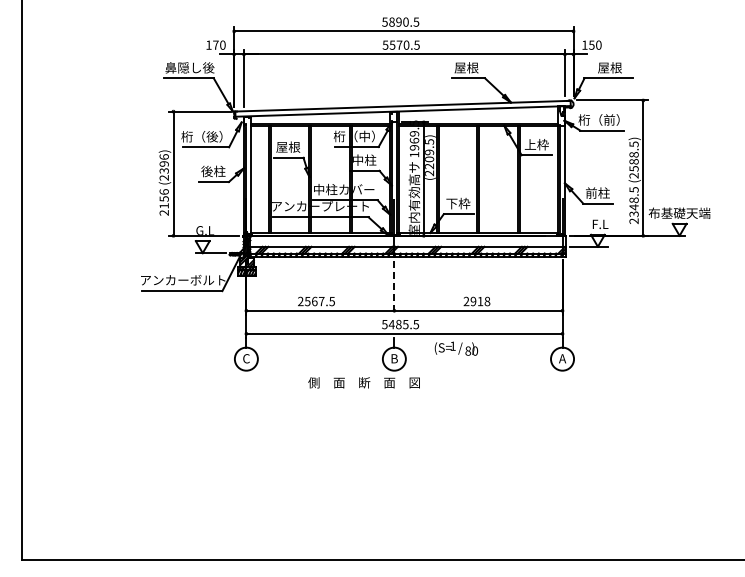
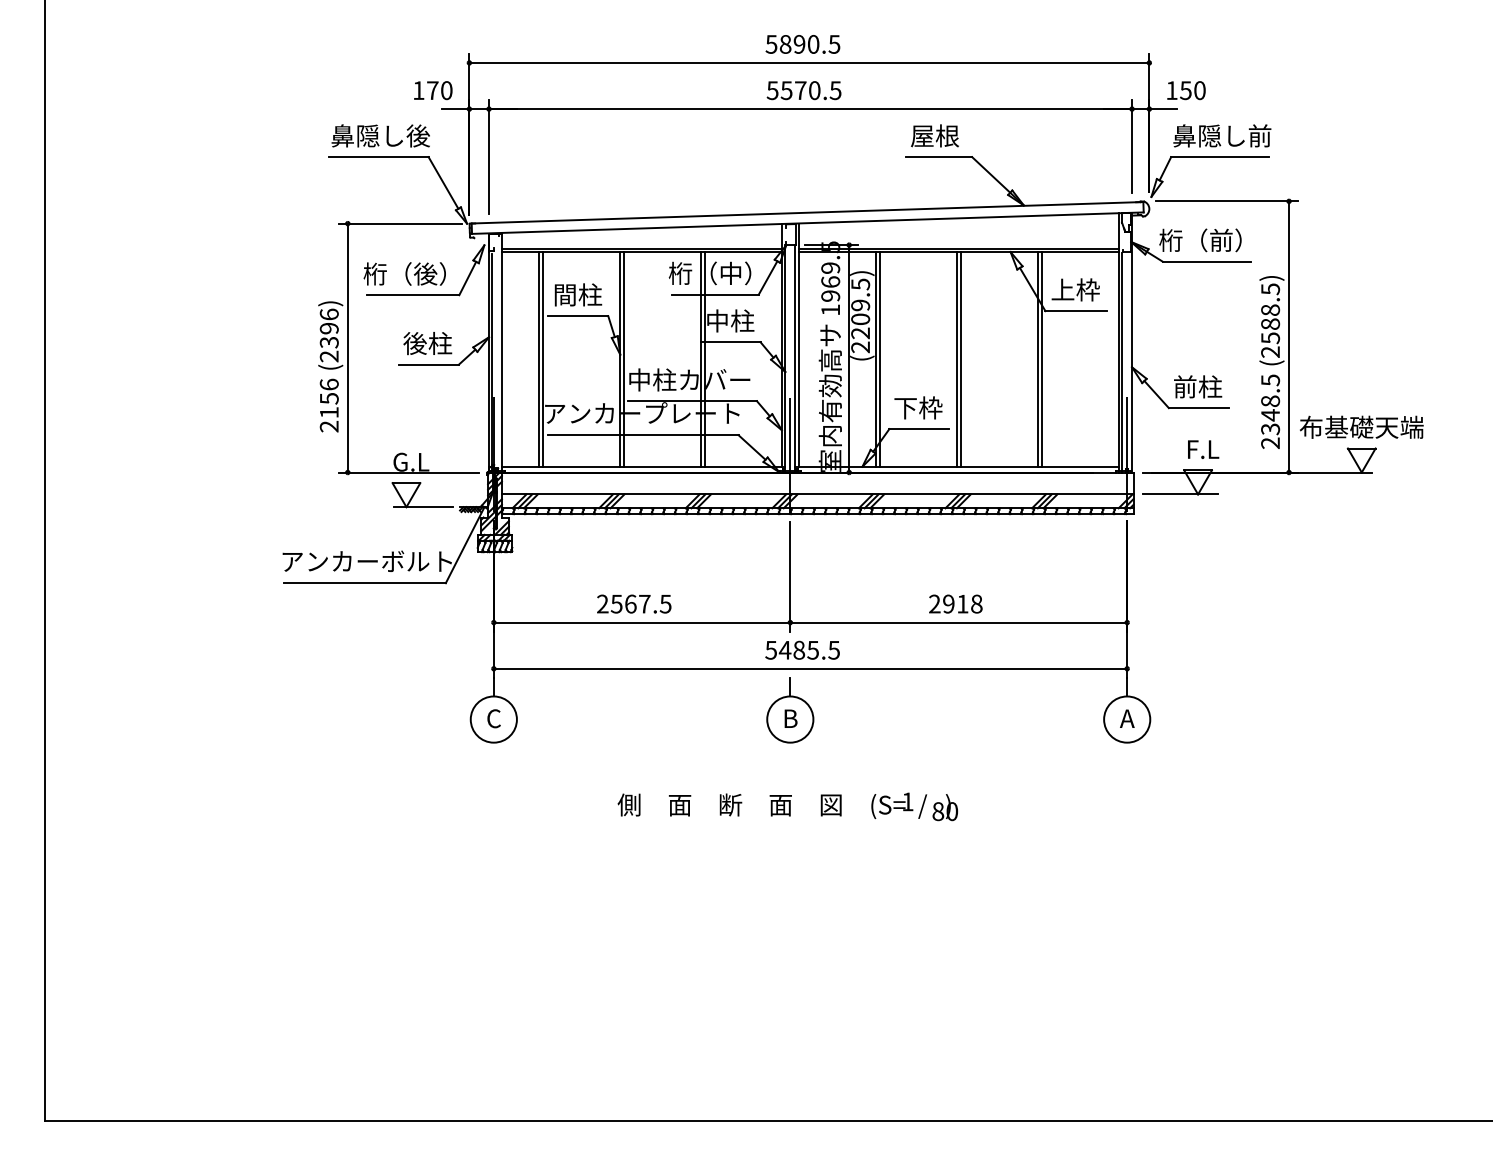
text: (609, 67) -> (1221, 135), 屋根 -> 鼻隠し前
text: (288, 146) -> (578, 293), 屋根 -> 間柱
line: (394, 288) -> (790, 578), dashed -> solid
text: (456, 348) -> (914, 806), moved
text: (363, 382) -> (728, 804), moved

